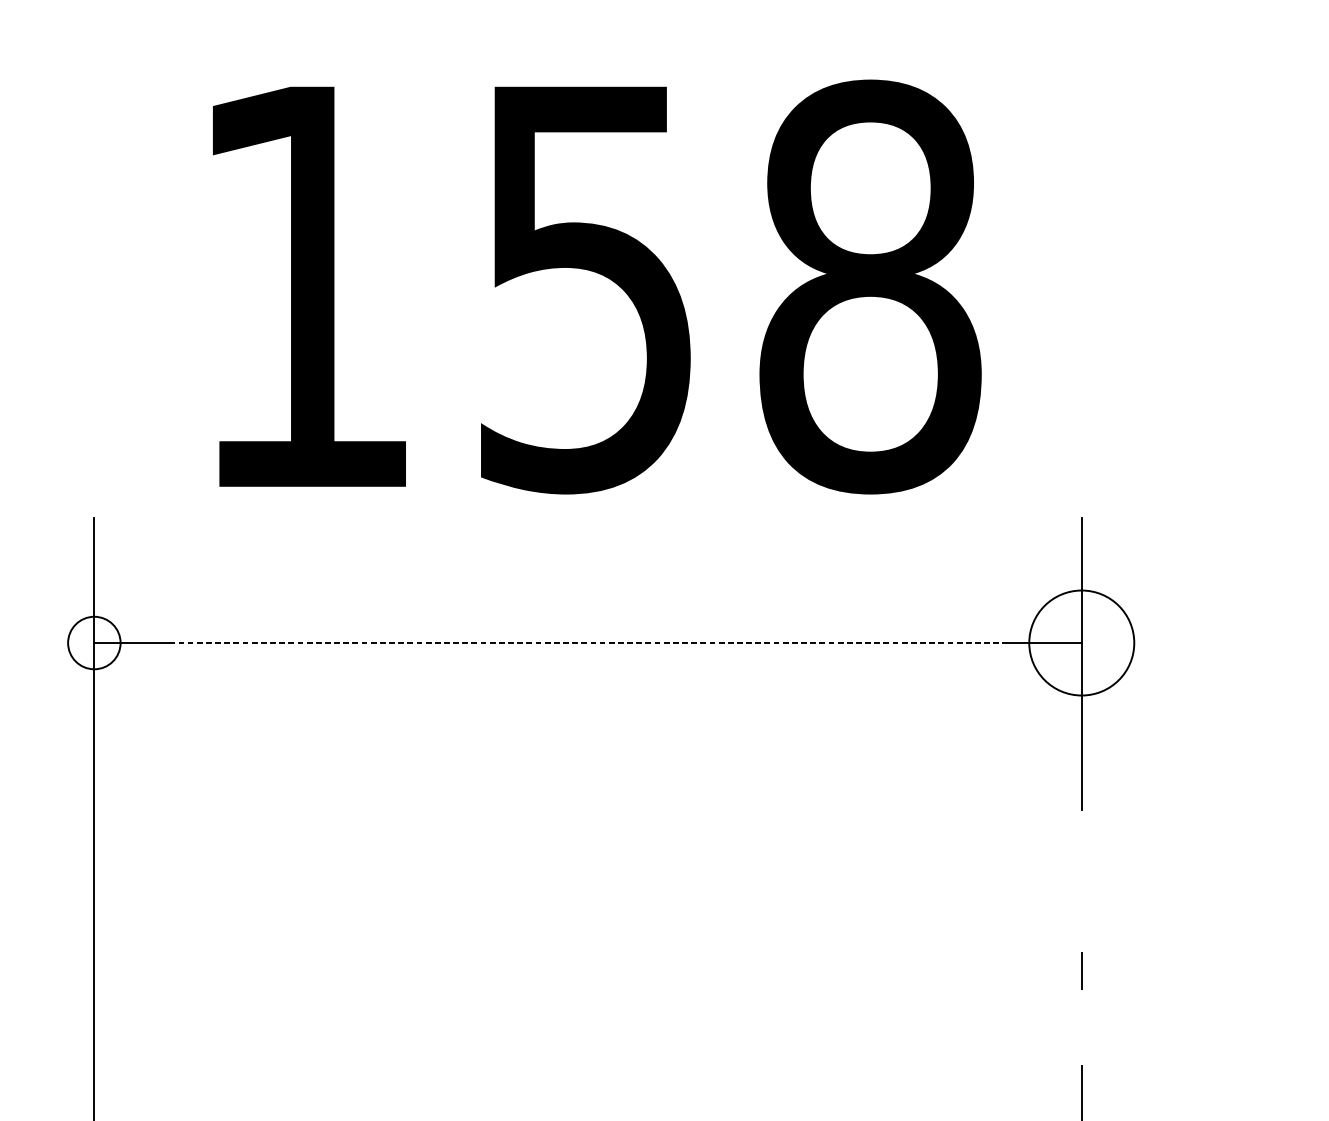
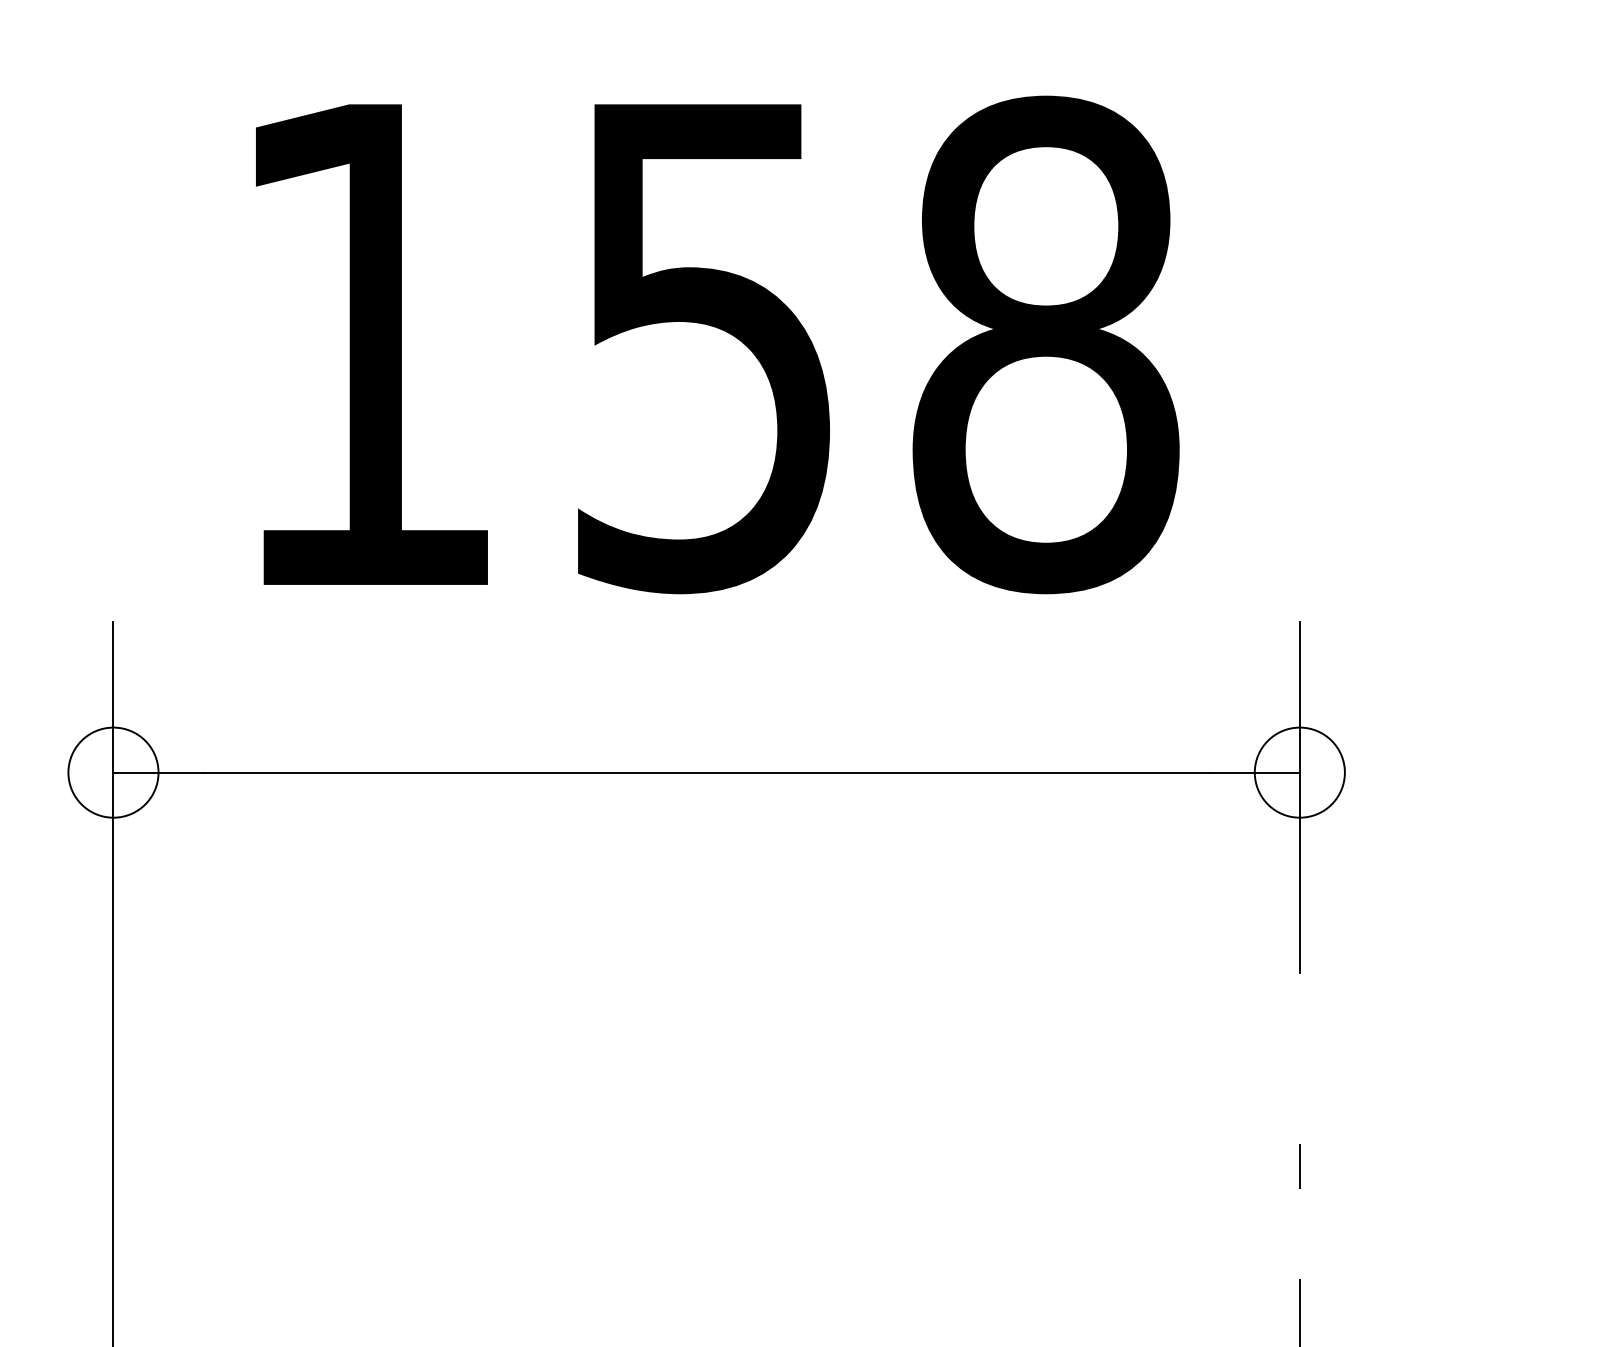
circle: (94, 642) -> (113, 772), size x1.43
line: (588, 642) -> (707, 772), dashed -> solid
circle: (1081, 642) -> (1299, 772), size x0.71

